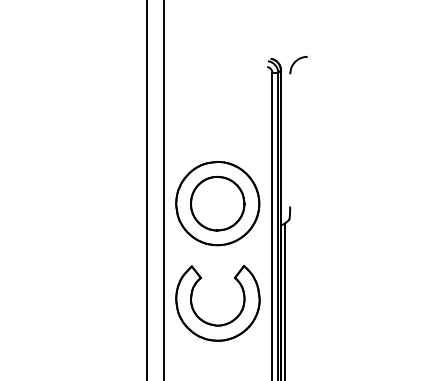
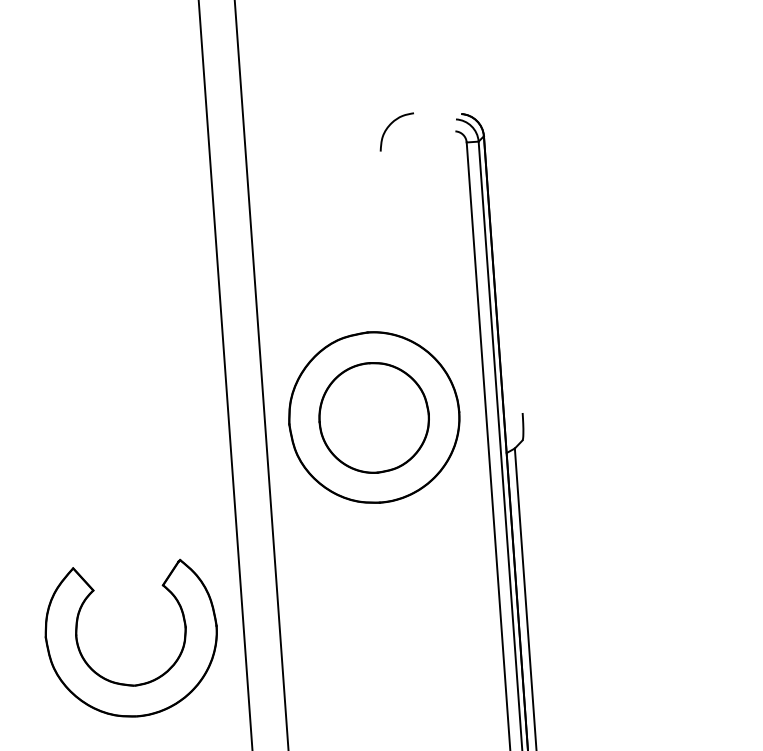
curve: (296, 62) -> (391, 126), moved
part: (212, 323) -> (123, 681), moved

